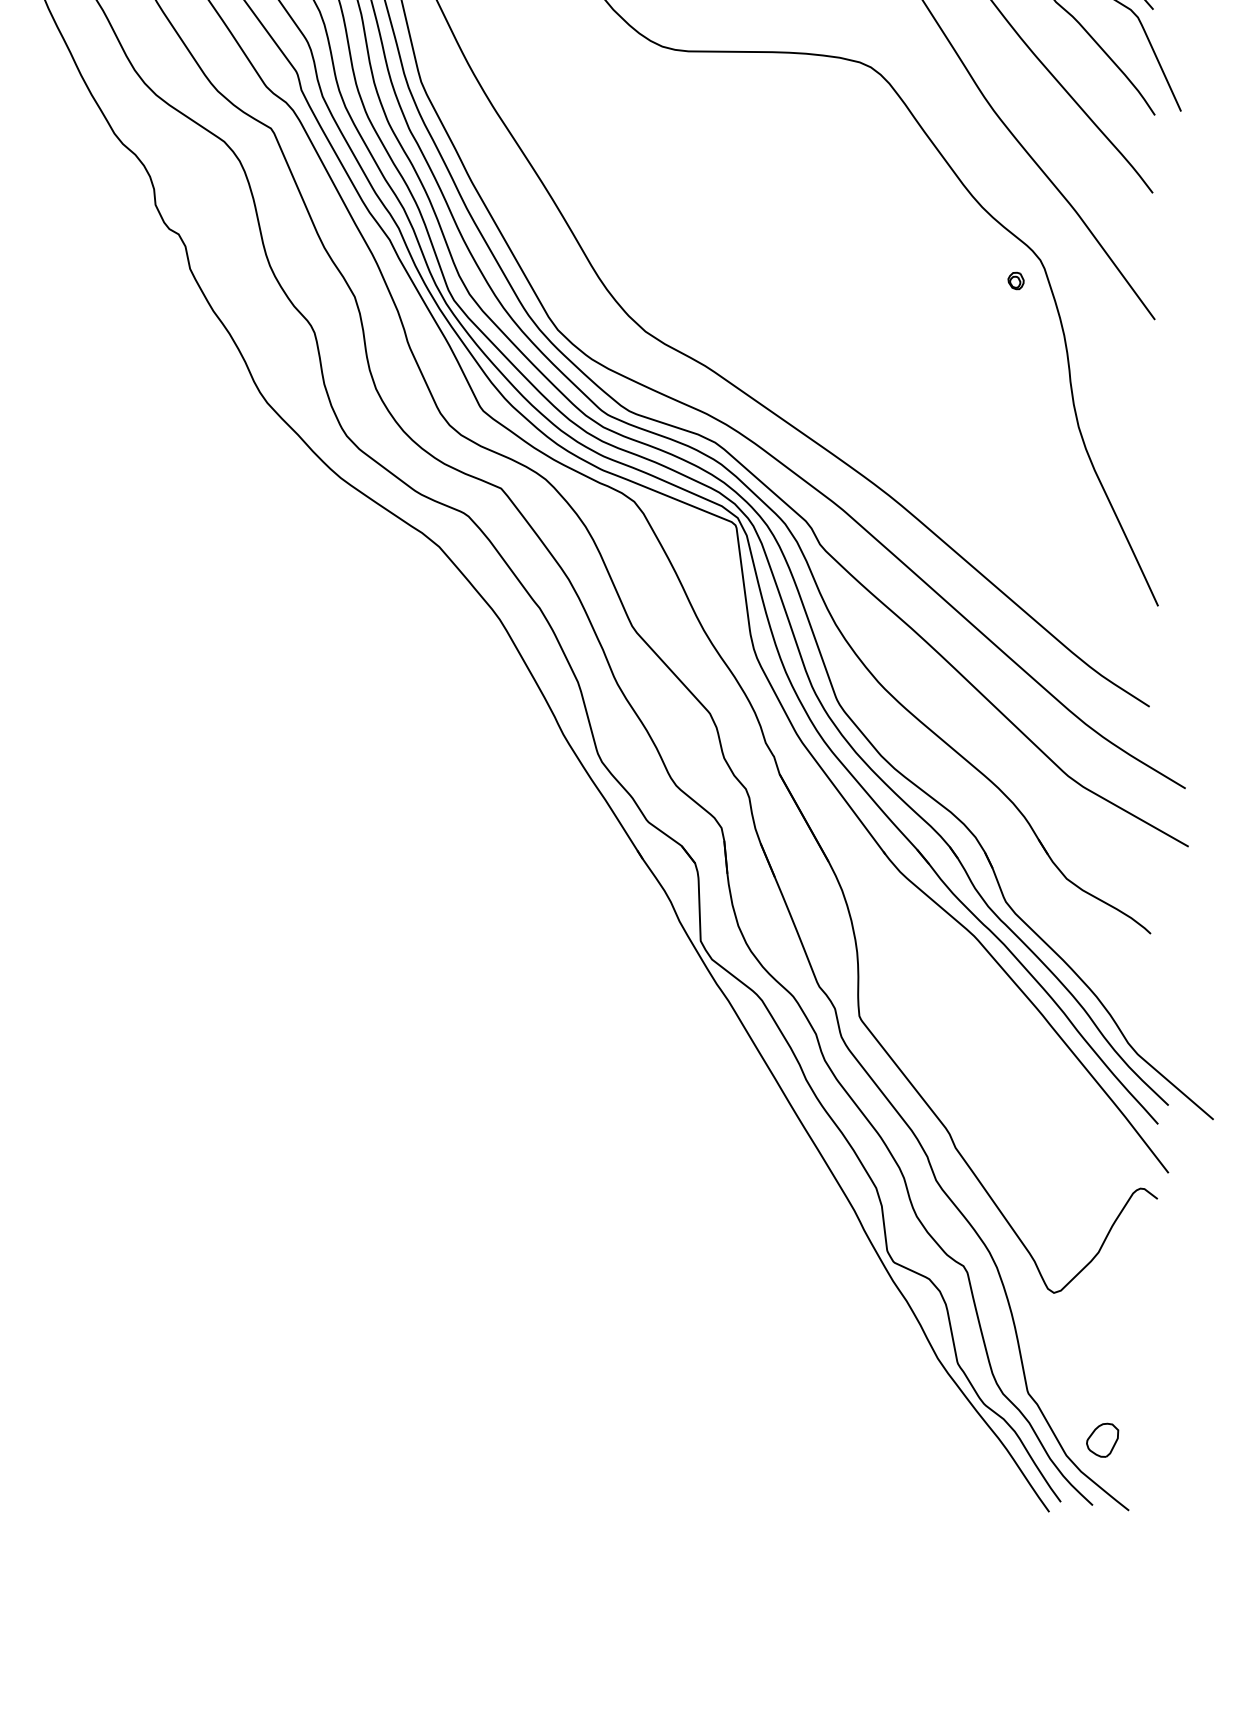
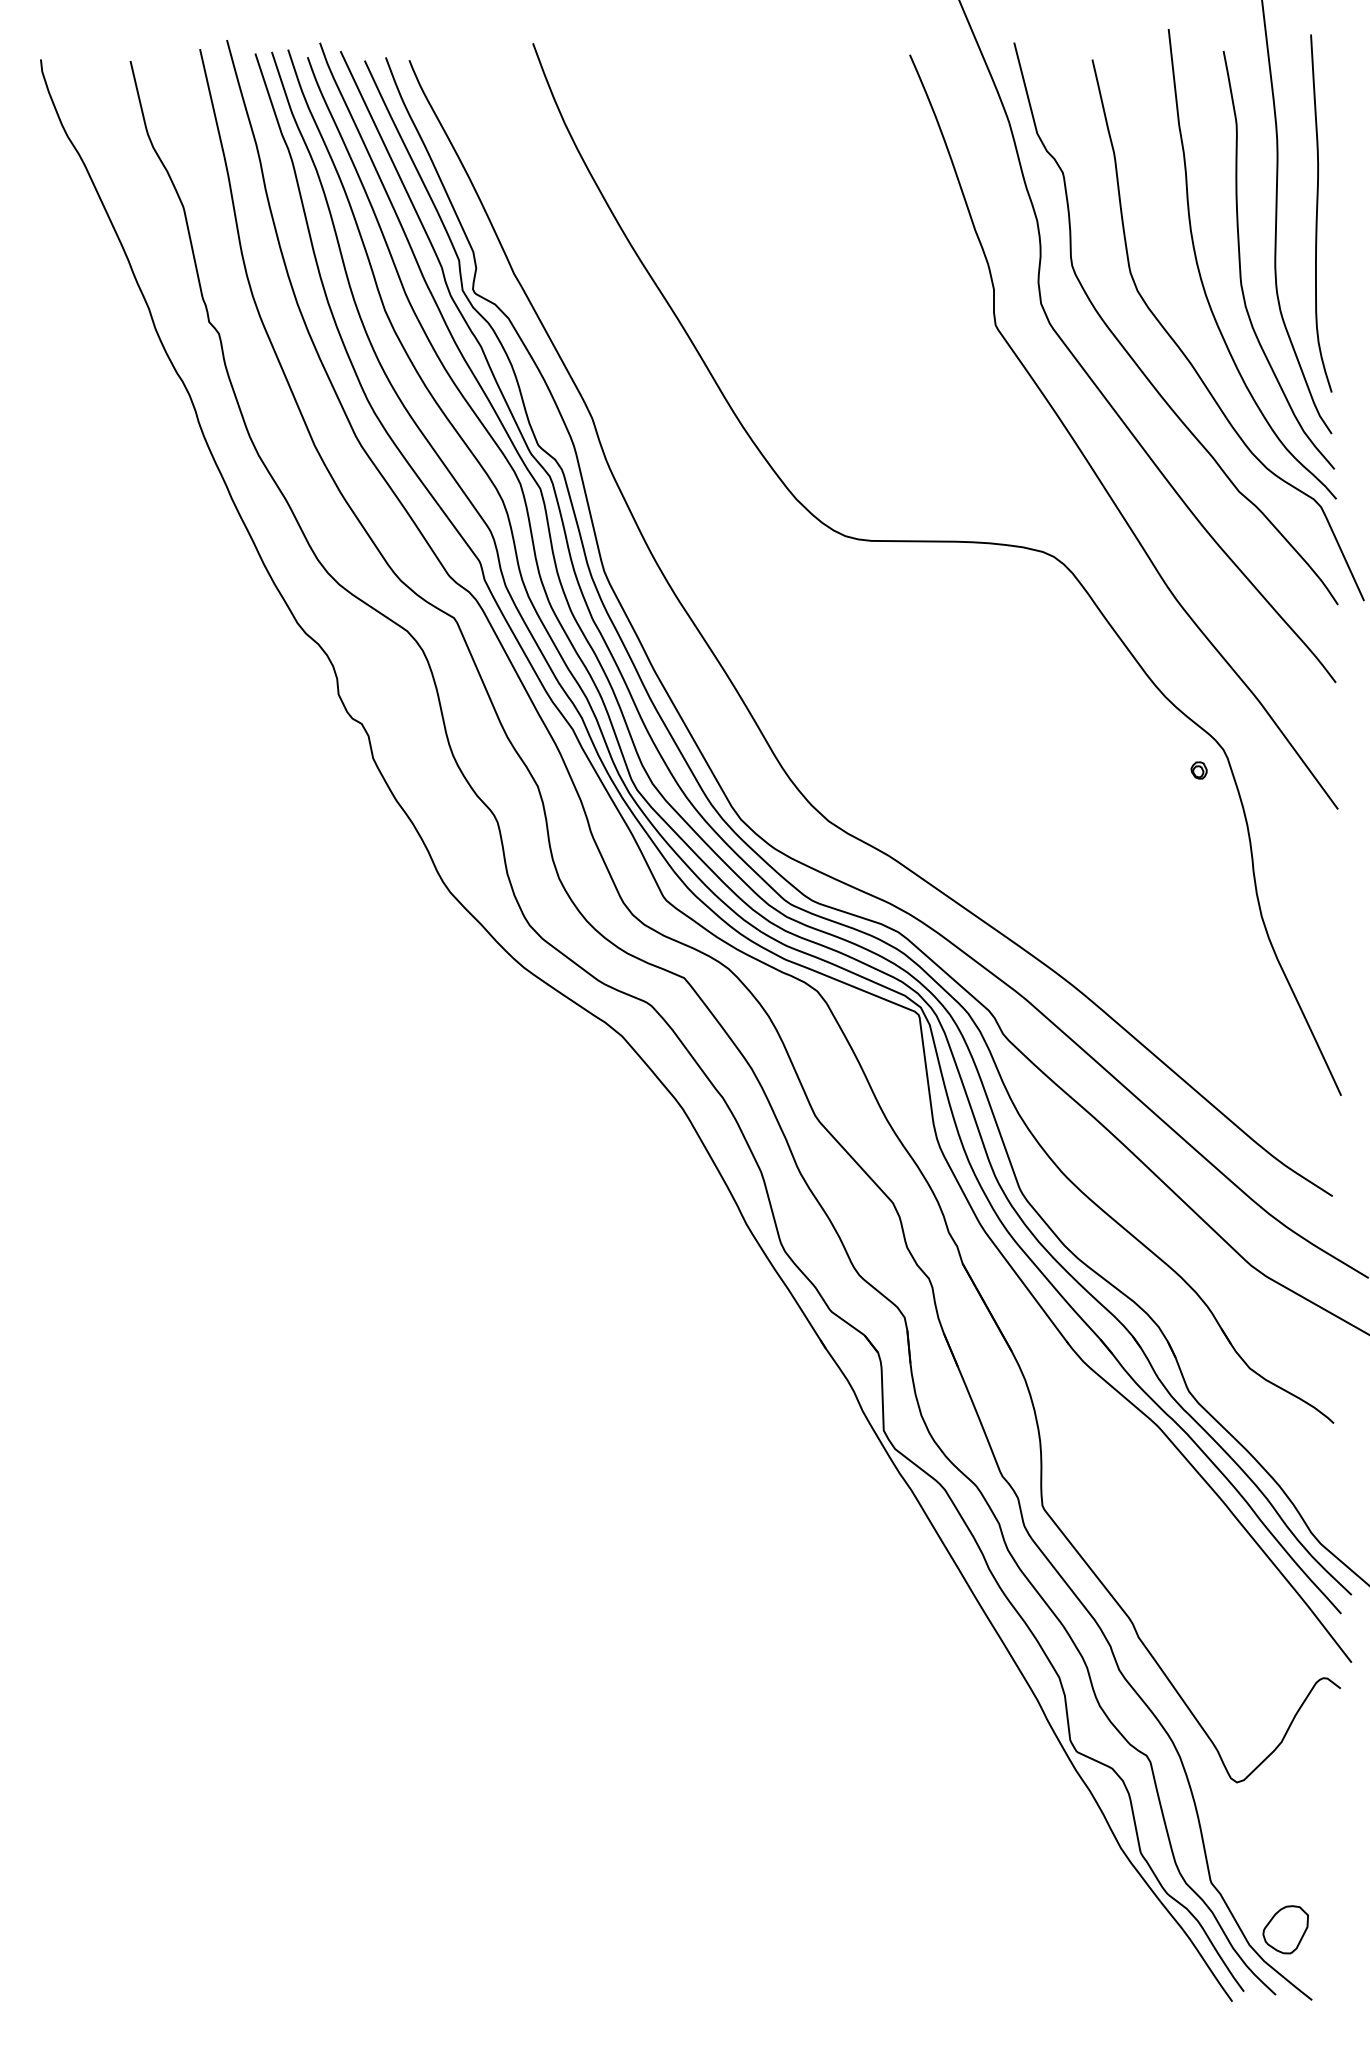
part: (1102, 1439) -> (1285, 1929), size x1.43

